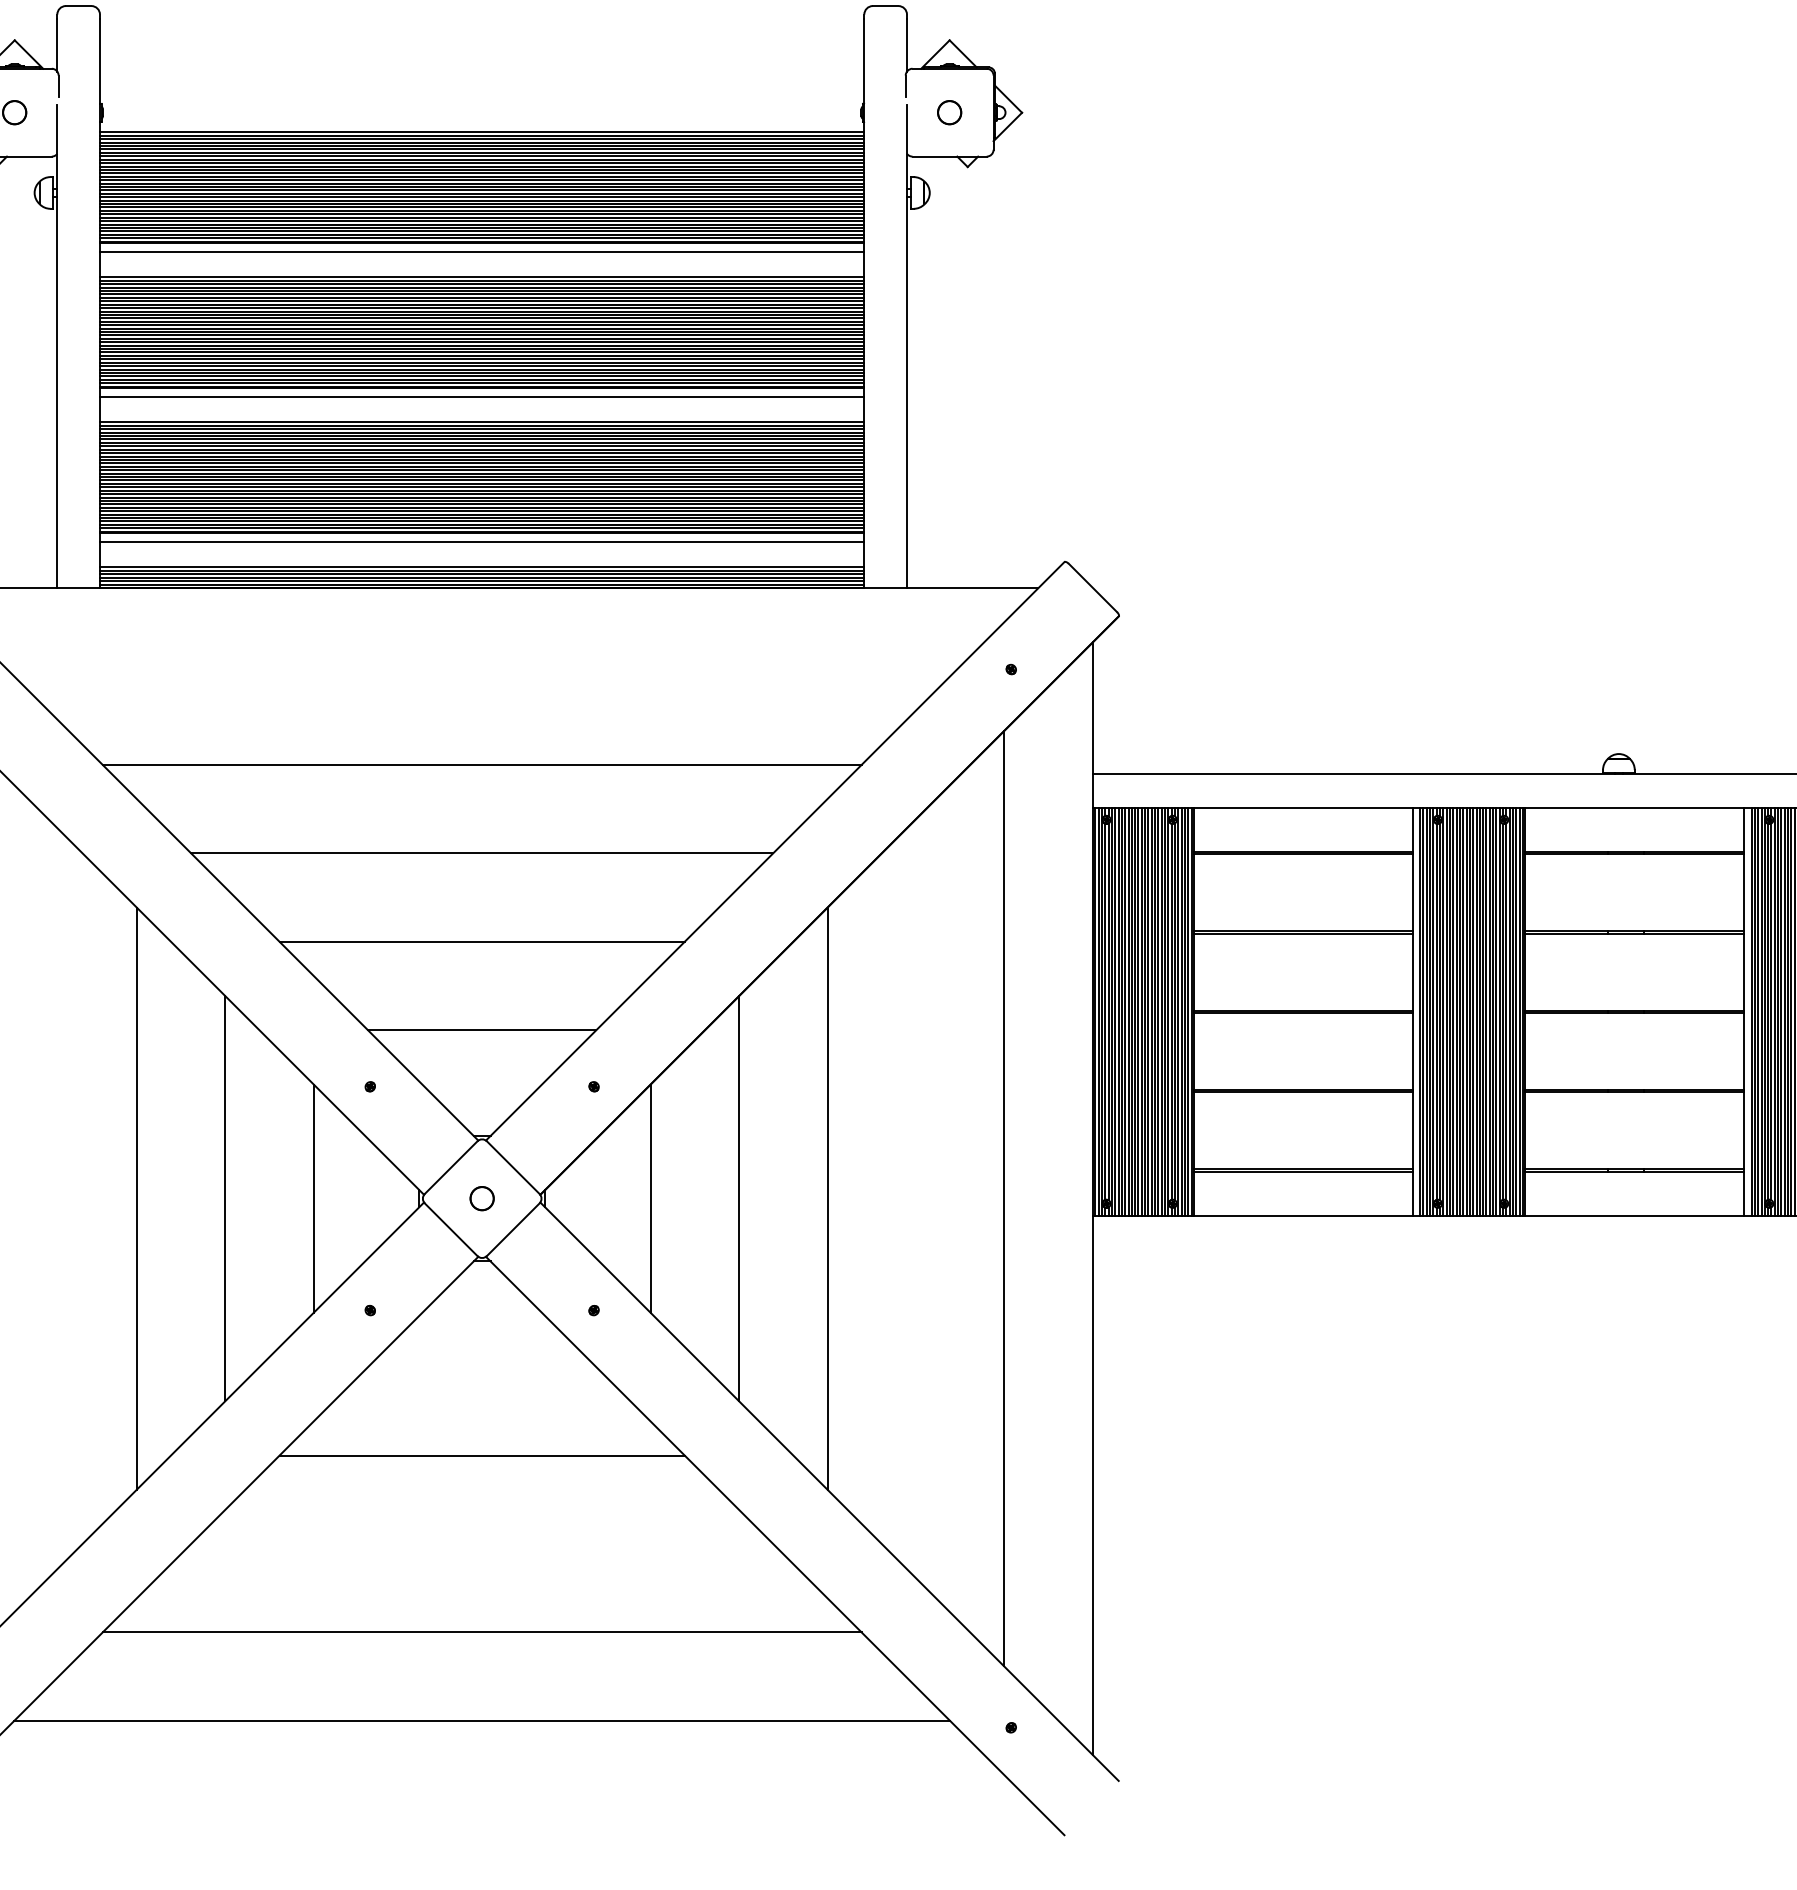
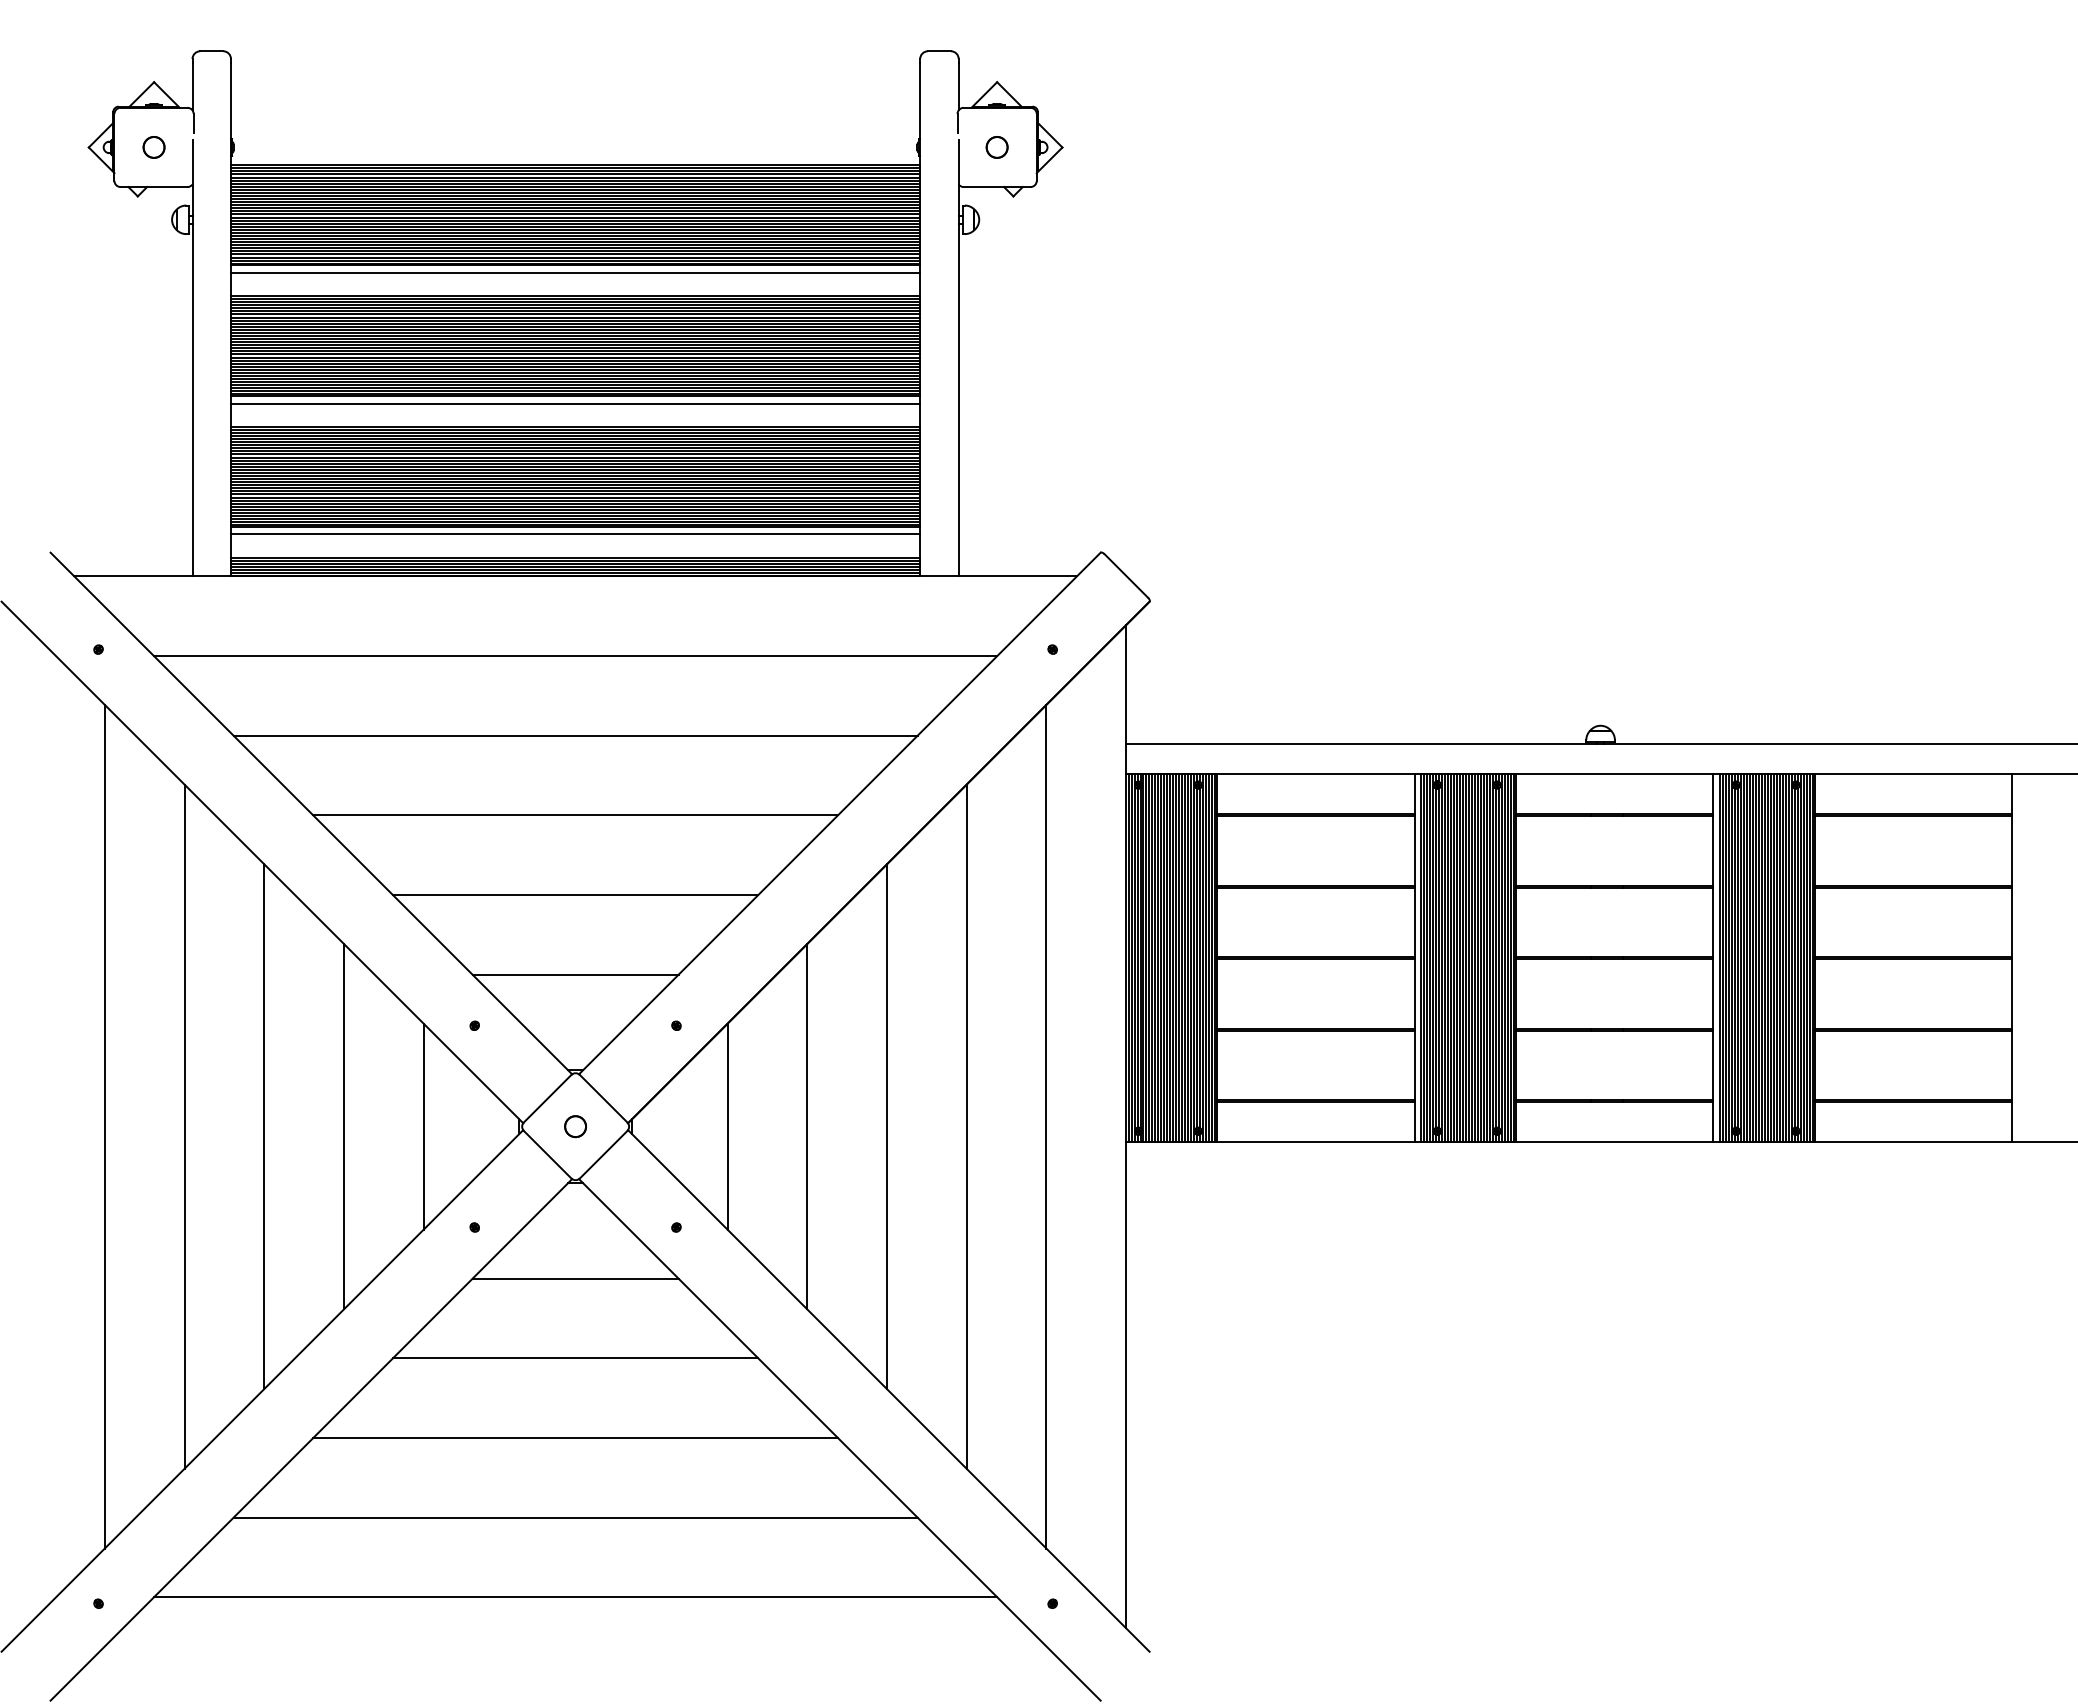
line: (482, 676) -> (575, 655), added
line: (48, 1198) -> (184, 1126), added
line: (915, 1198) -> (966, 1126), added
line: (482, 1367) -> (575, 1278), added
line: (482, 1544) -> (575, 1438), added

